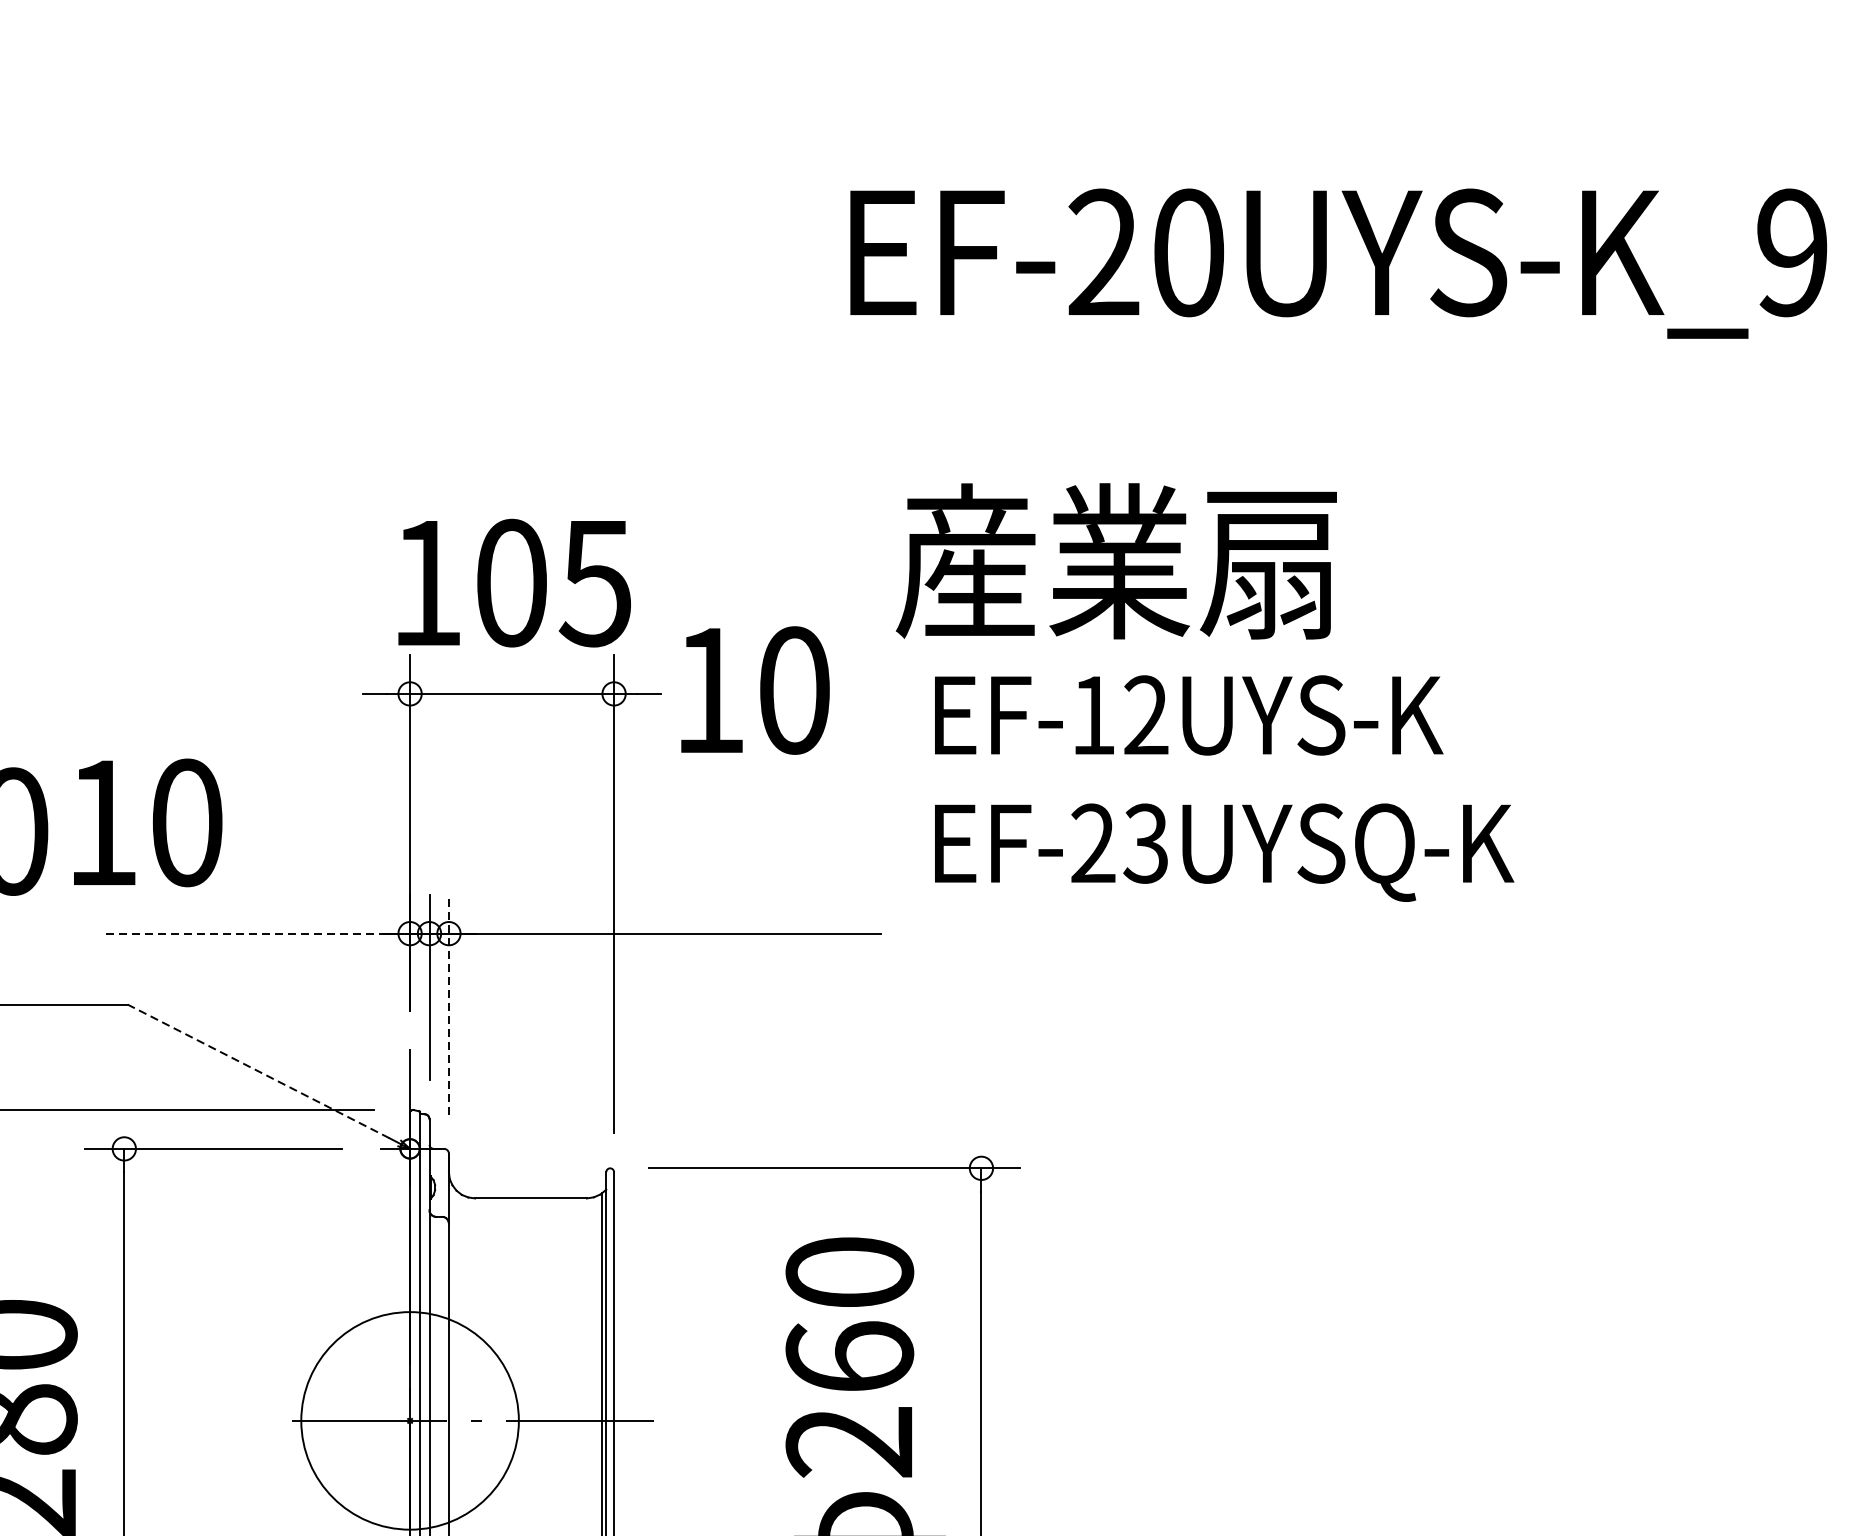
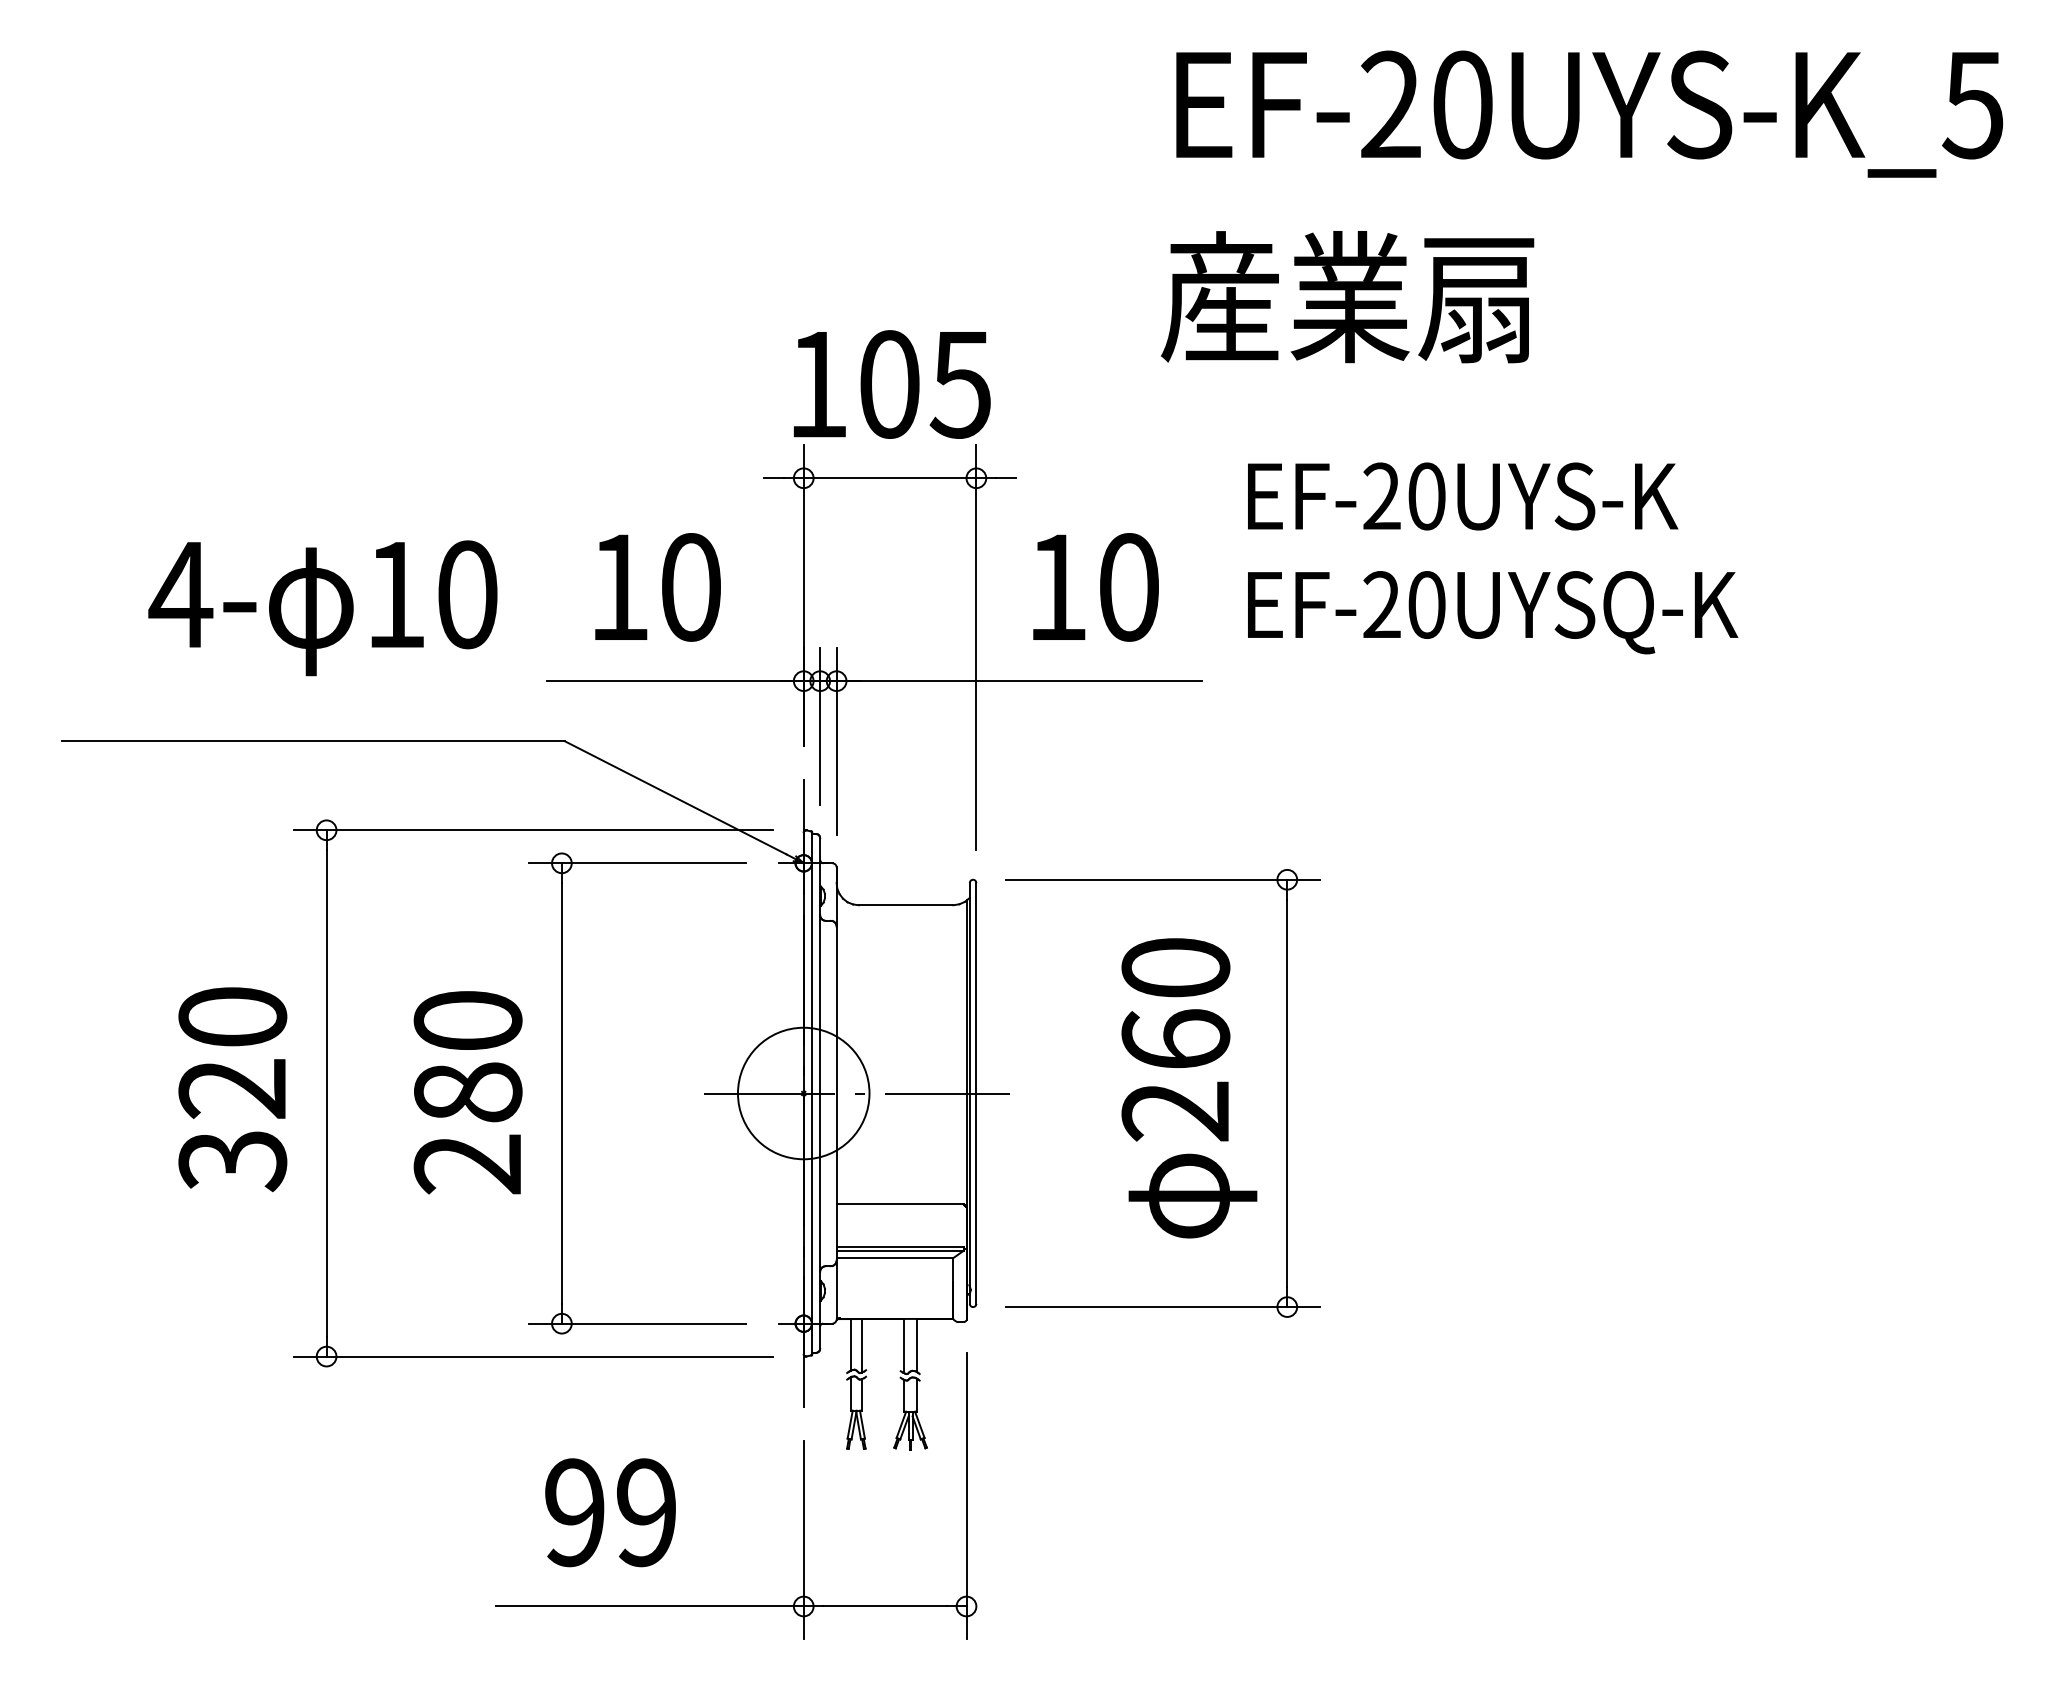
text: (1791, 252) -> (1972, 104), EF-20UYS-K_9 -> EF-20UYS-K_5
text: (1116, 561) -> (1347, 297), moved
text: (754, 690) -> (1095, 587), moved
text: (1119, 715) -> (1404, 496), EF-12UYS-K -> EF-20UYS-K
text: (147, 822) -> (657, 587), moved
text: (1145, 843) -> (1426, 604), EF-23UYSQ-K -> EF-20UYSQ-K
line: (246, 934) -> (665, 681), dashed -> solid
line: (448, 1004) -> (836, 741), dashed -> solid
line: (258, 1071) -> (675, 797), dashed -> solid
circle: (409, 1420) -> (803, 1093), size x0.71

